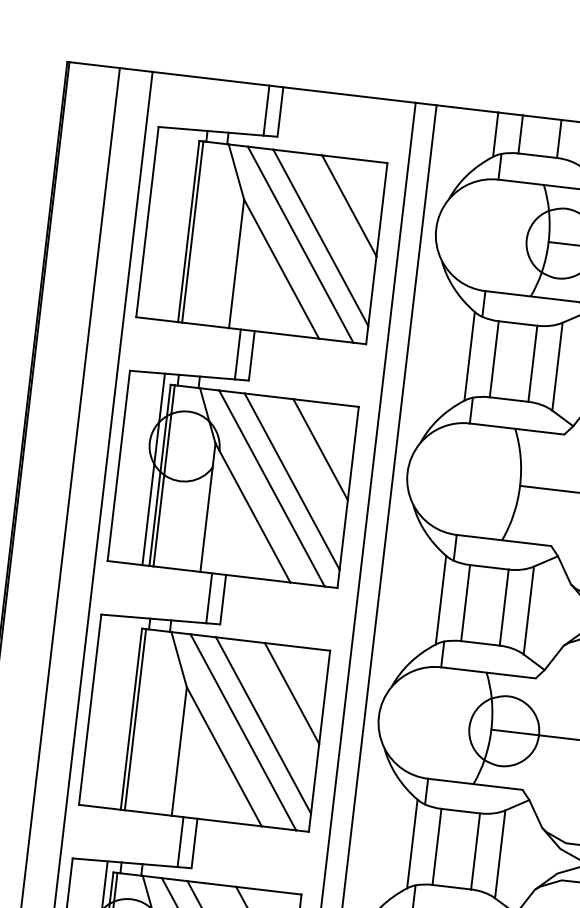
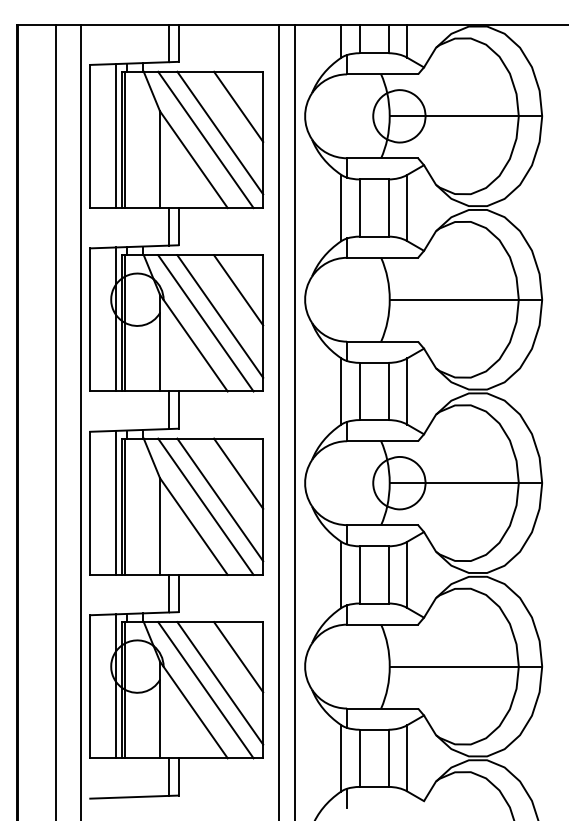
line: (182, 226) -> (116, 136), added
line: (125, 712) -> (116, 502), added

